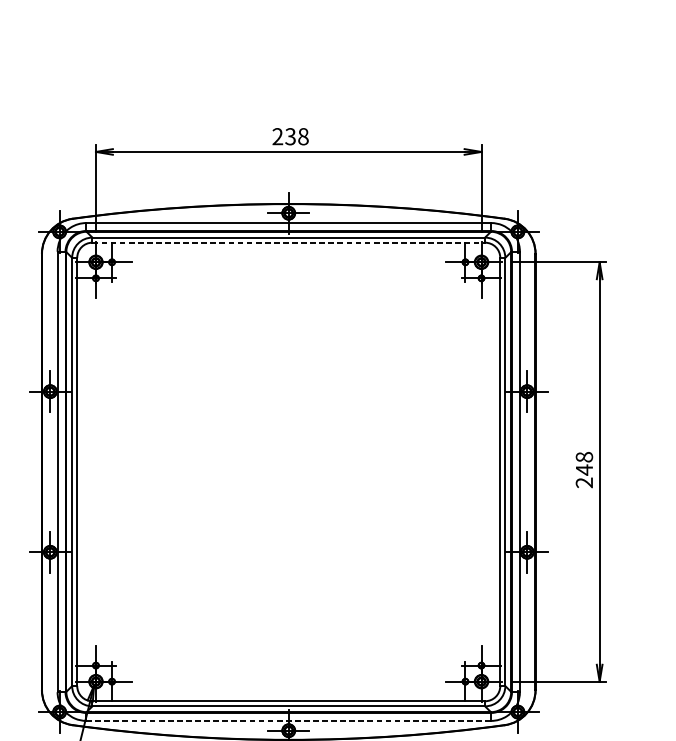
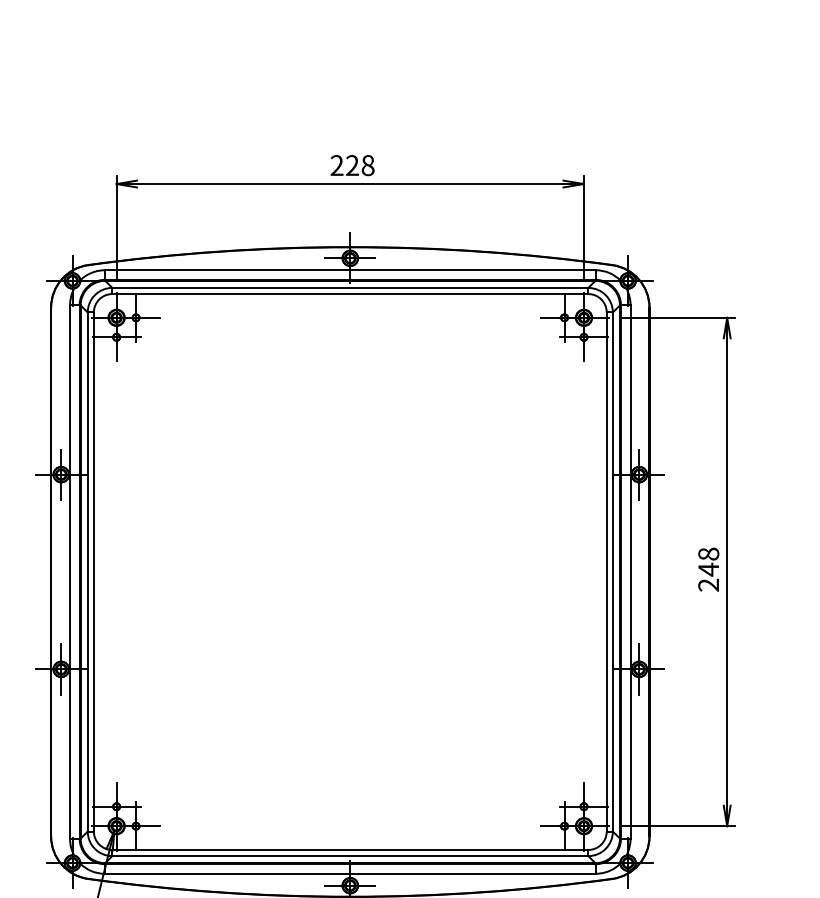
text: (290, 136) -> (352, 165), 238 -> 228
line: (288, 243) -> (350, 294), dashed -> solid
line: (288, 720) -> (349, 873), dashed -> solid

